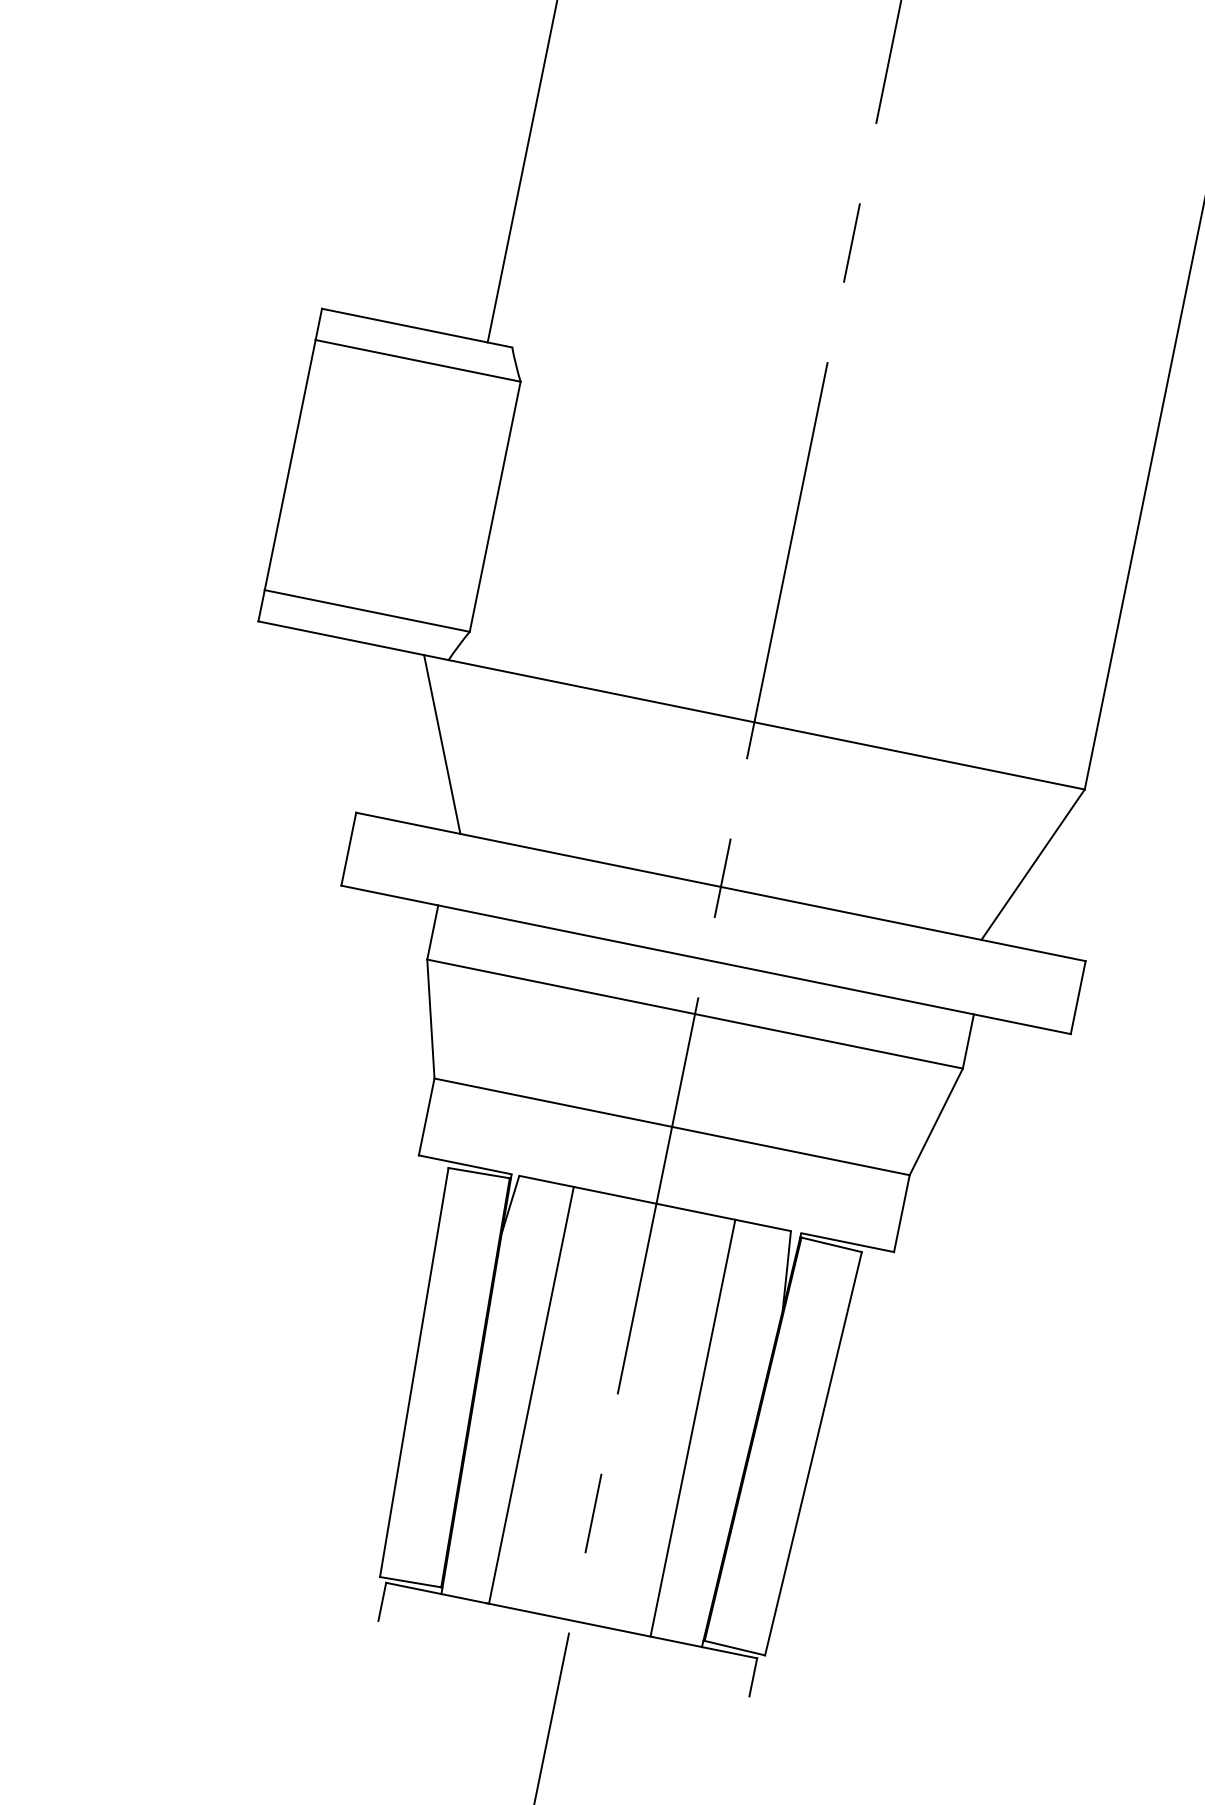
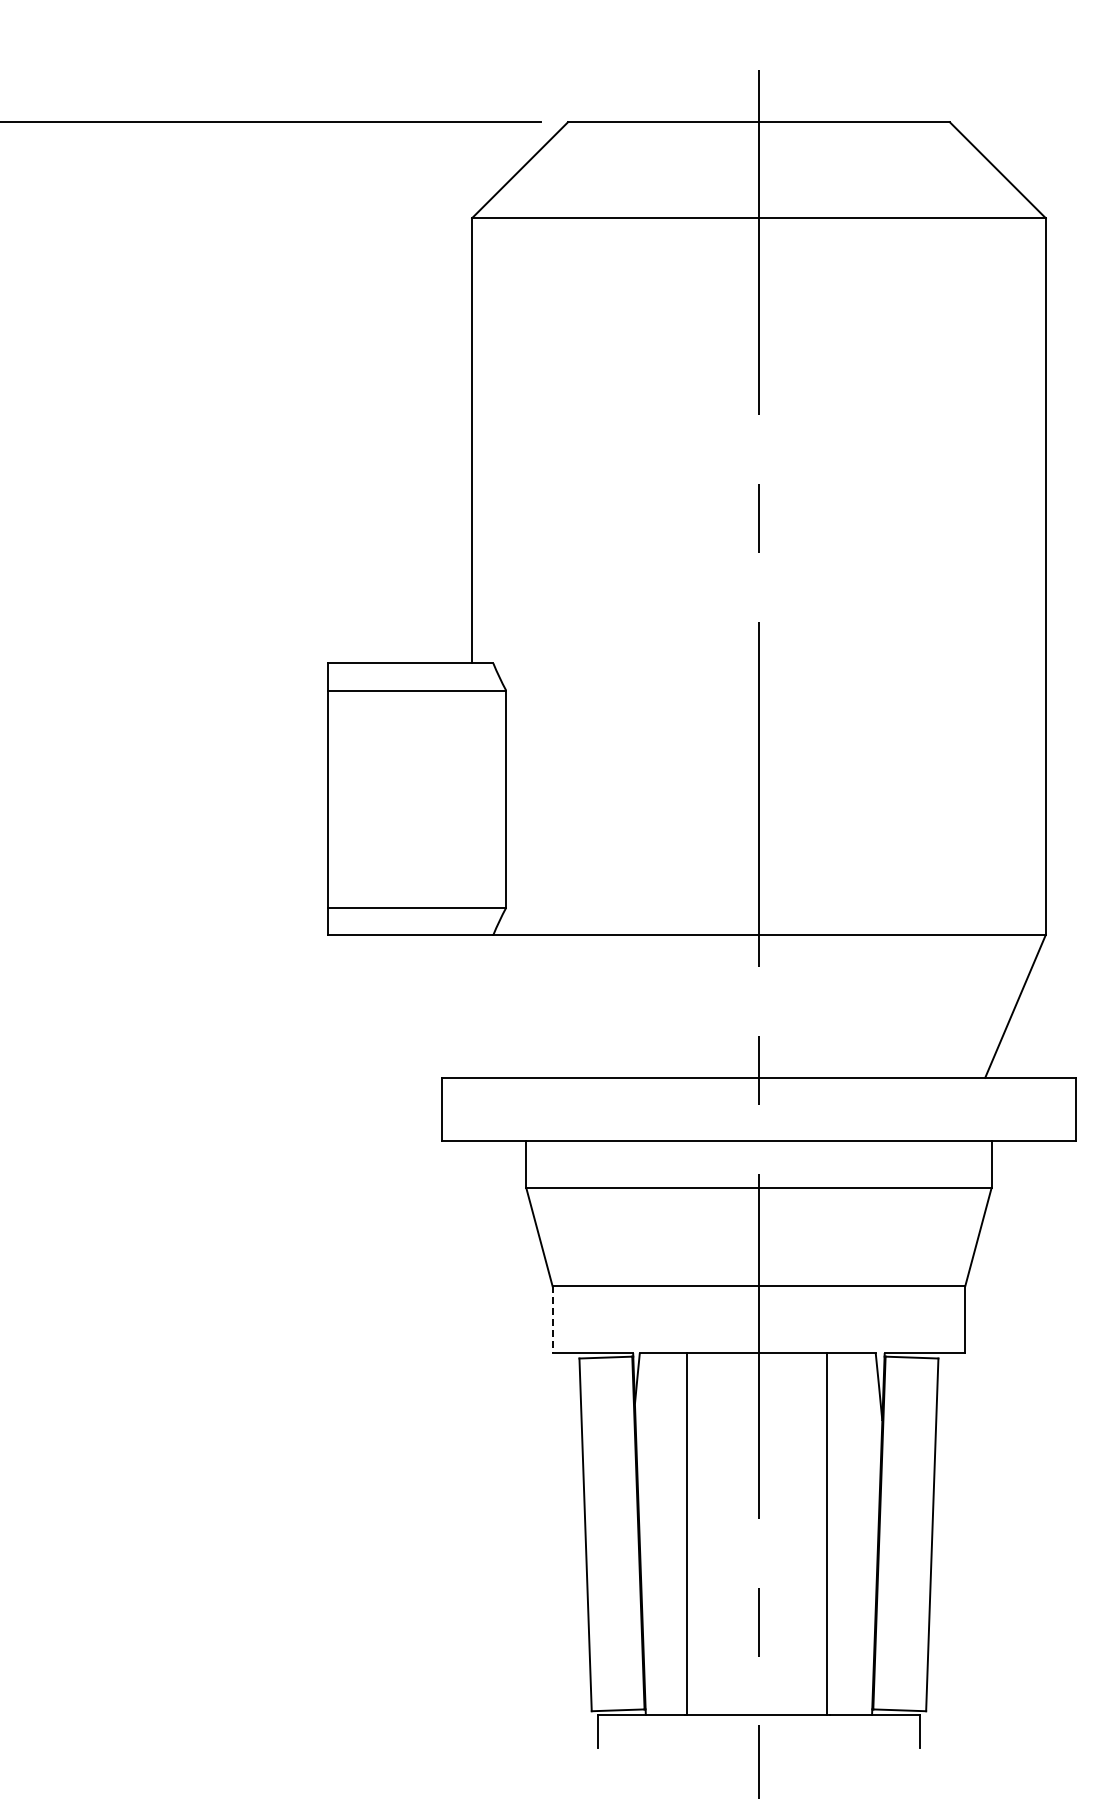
line: (442, 743) -> (502, 1005), removed
line: (426, 1117) -> (552, 1320), solid -> dashed

